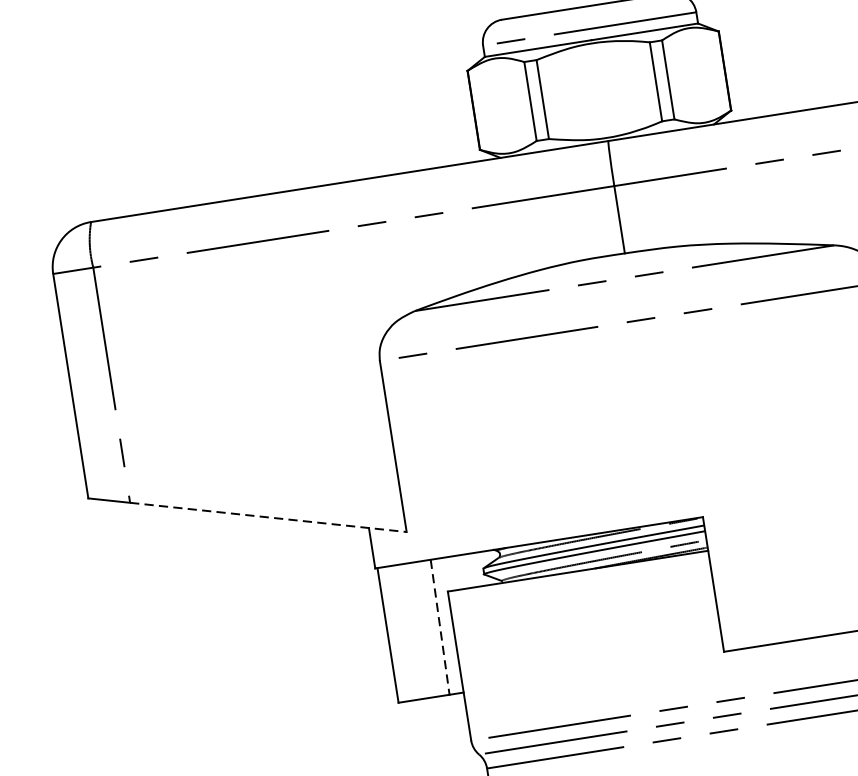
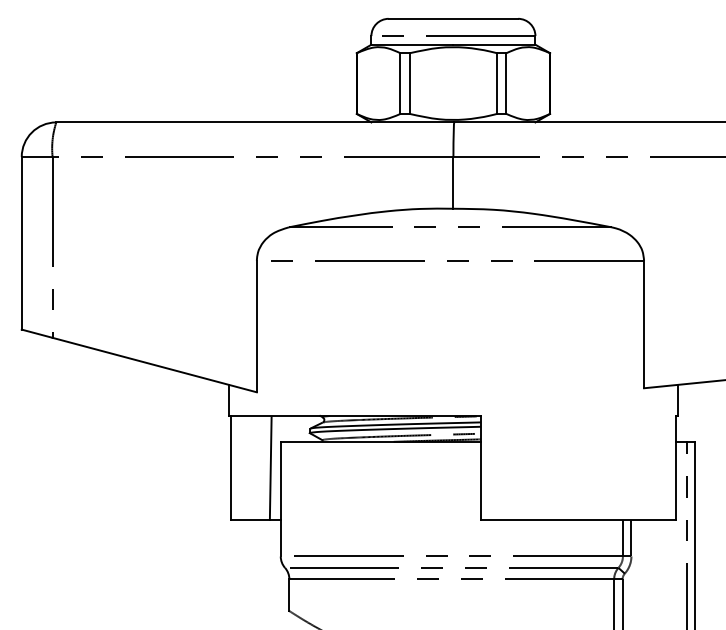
line: (268, 518) -> (154, 365), dashed -> solid
line: (439, 628) -> (270, 468), dashed -> solid

